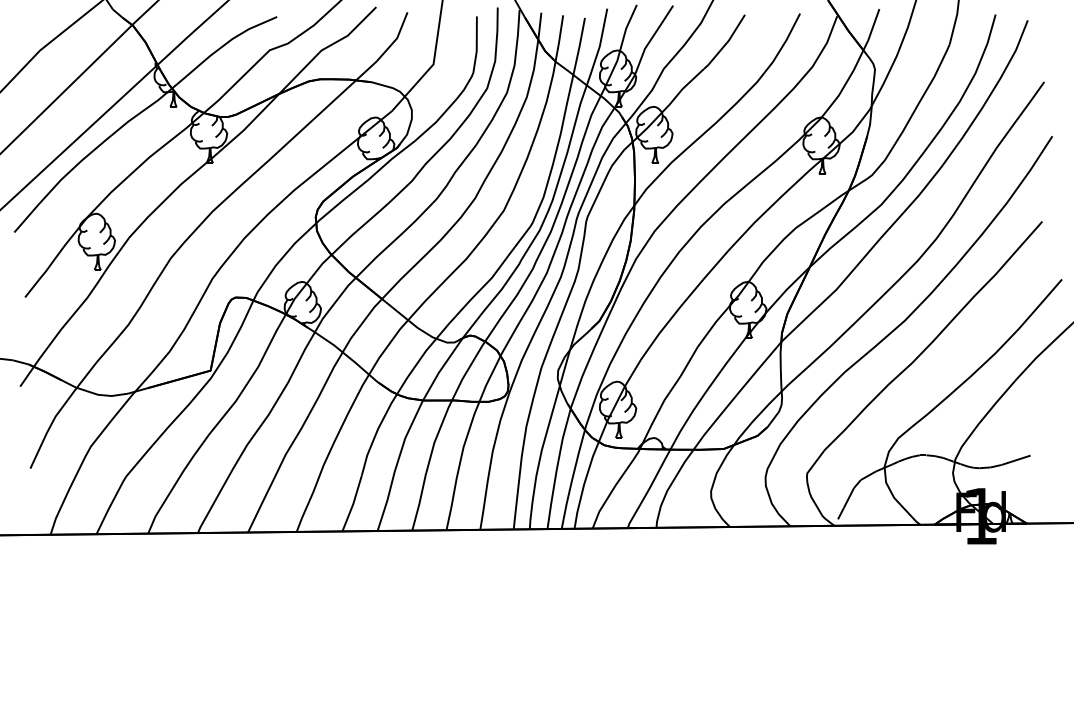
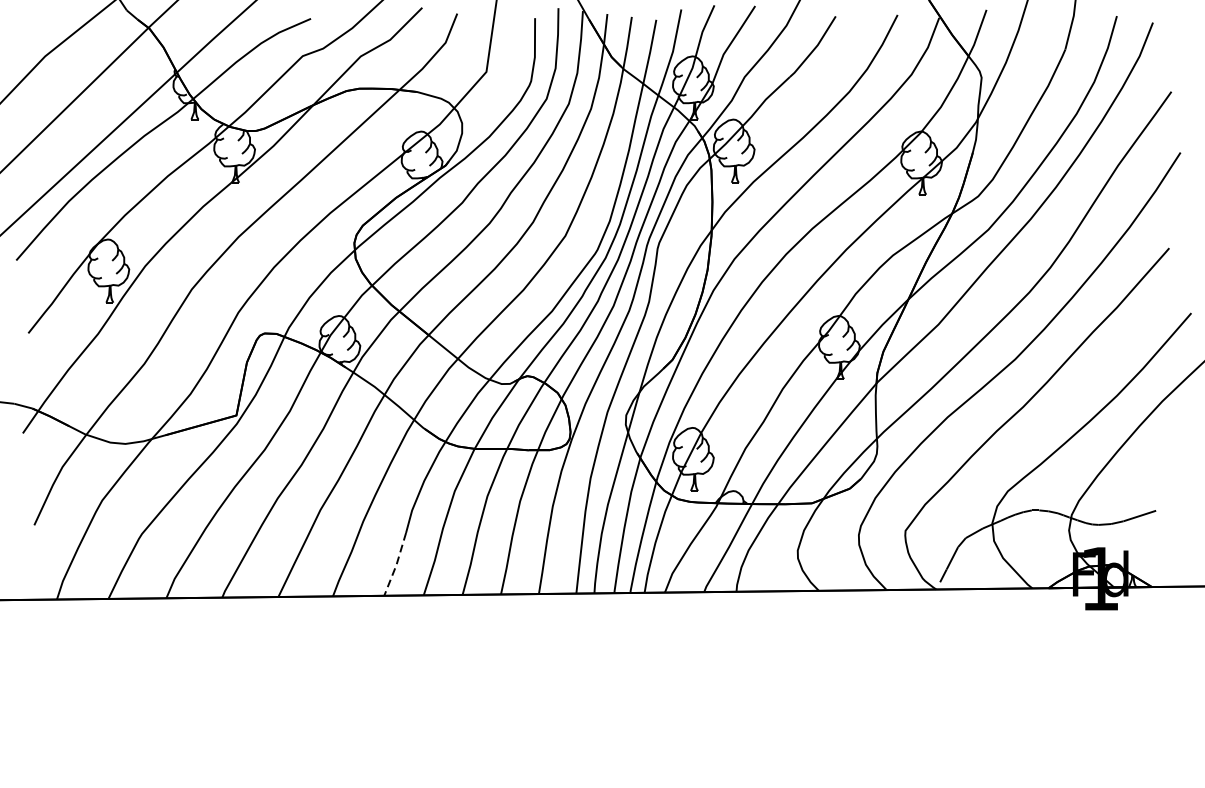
line: (353, 503) -> (396, 564), solid -> dashed

